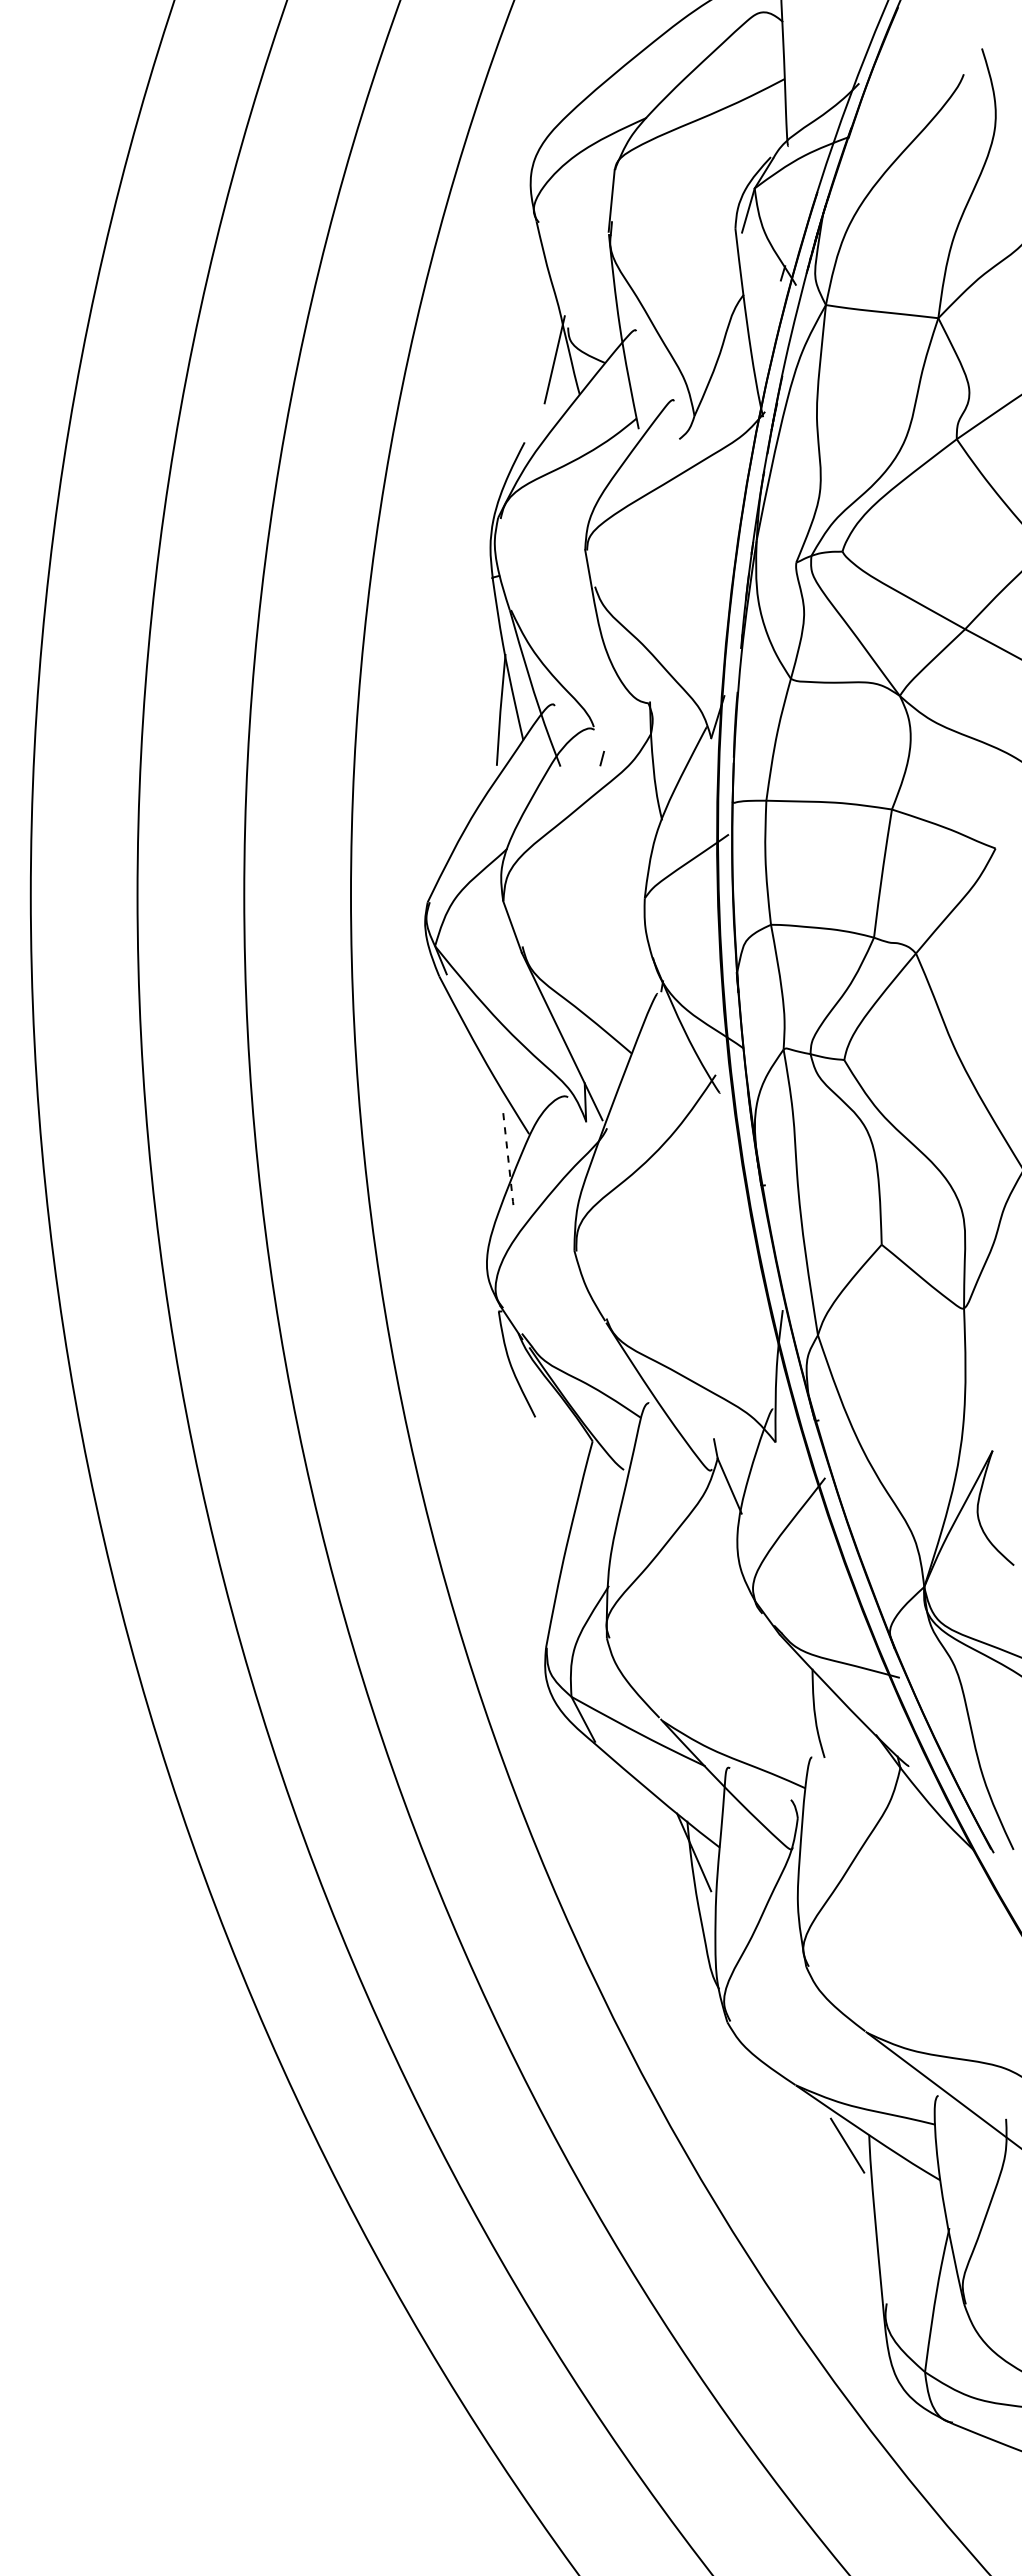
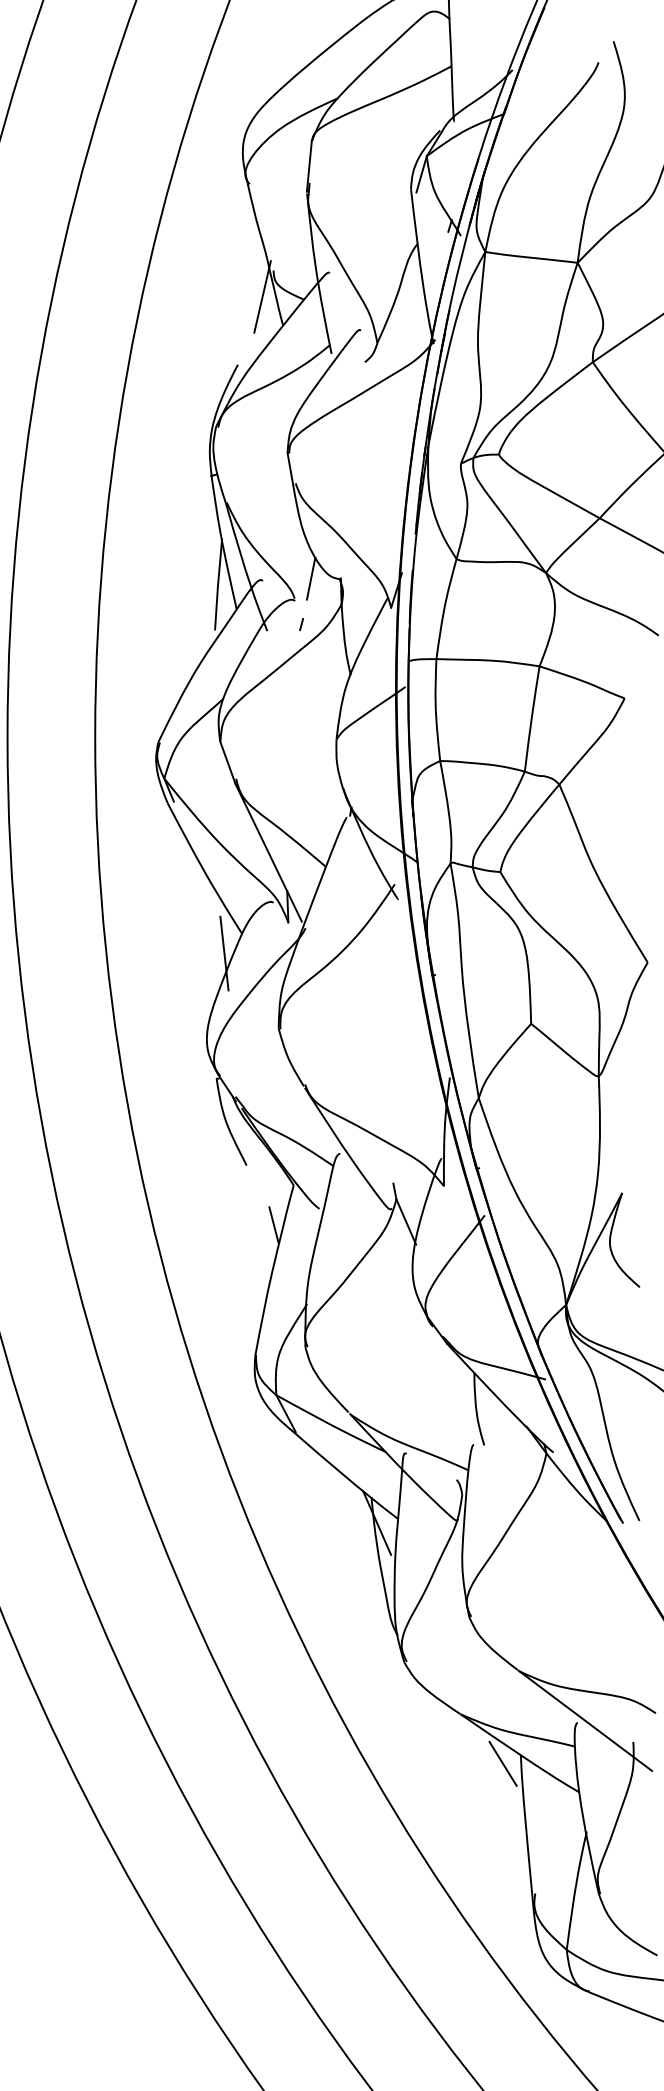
line: (613, 702) -> (310, 578), added
line: (508, 1160) -> (224, 954), dashed -> solid
line: (568, 1489) -> (273, 1224), added

